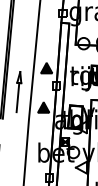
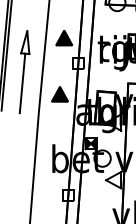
part: (18, 91) -> (23, 71), size x1.43

